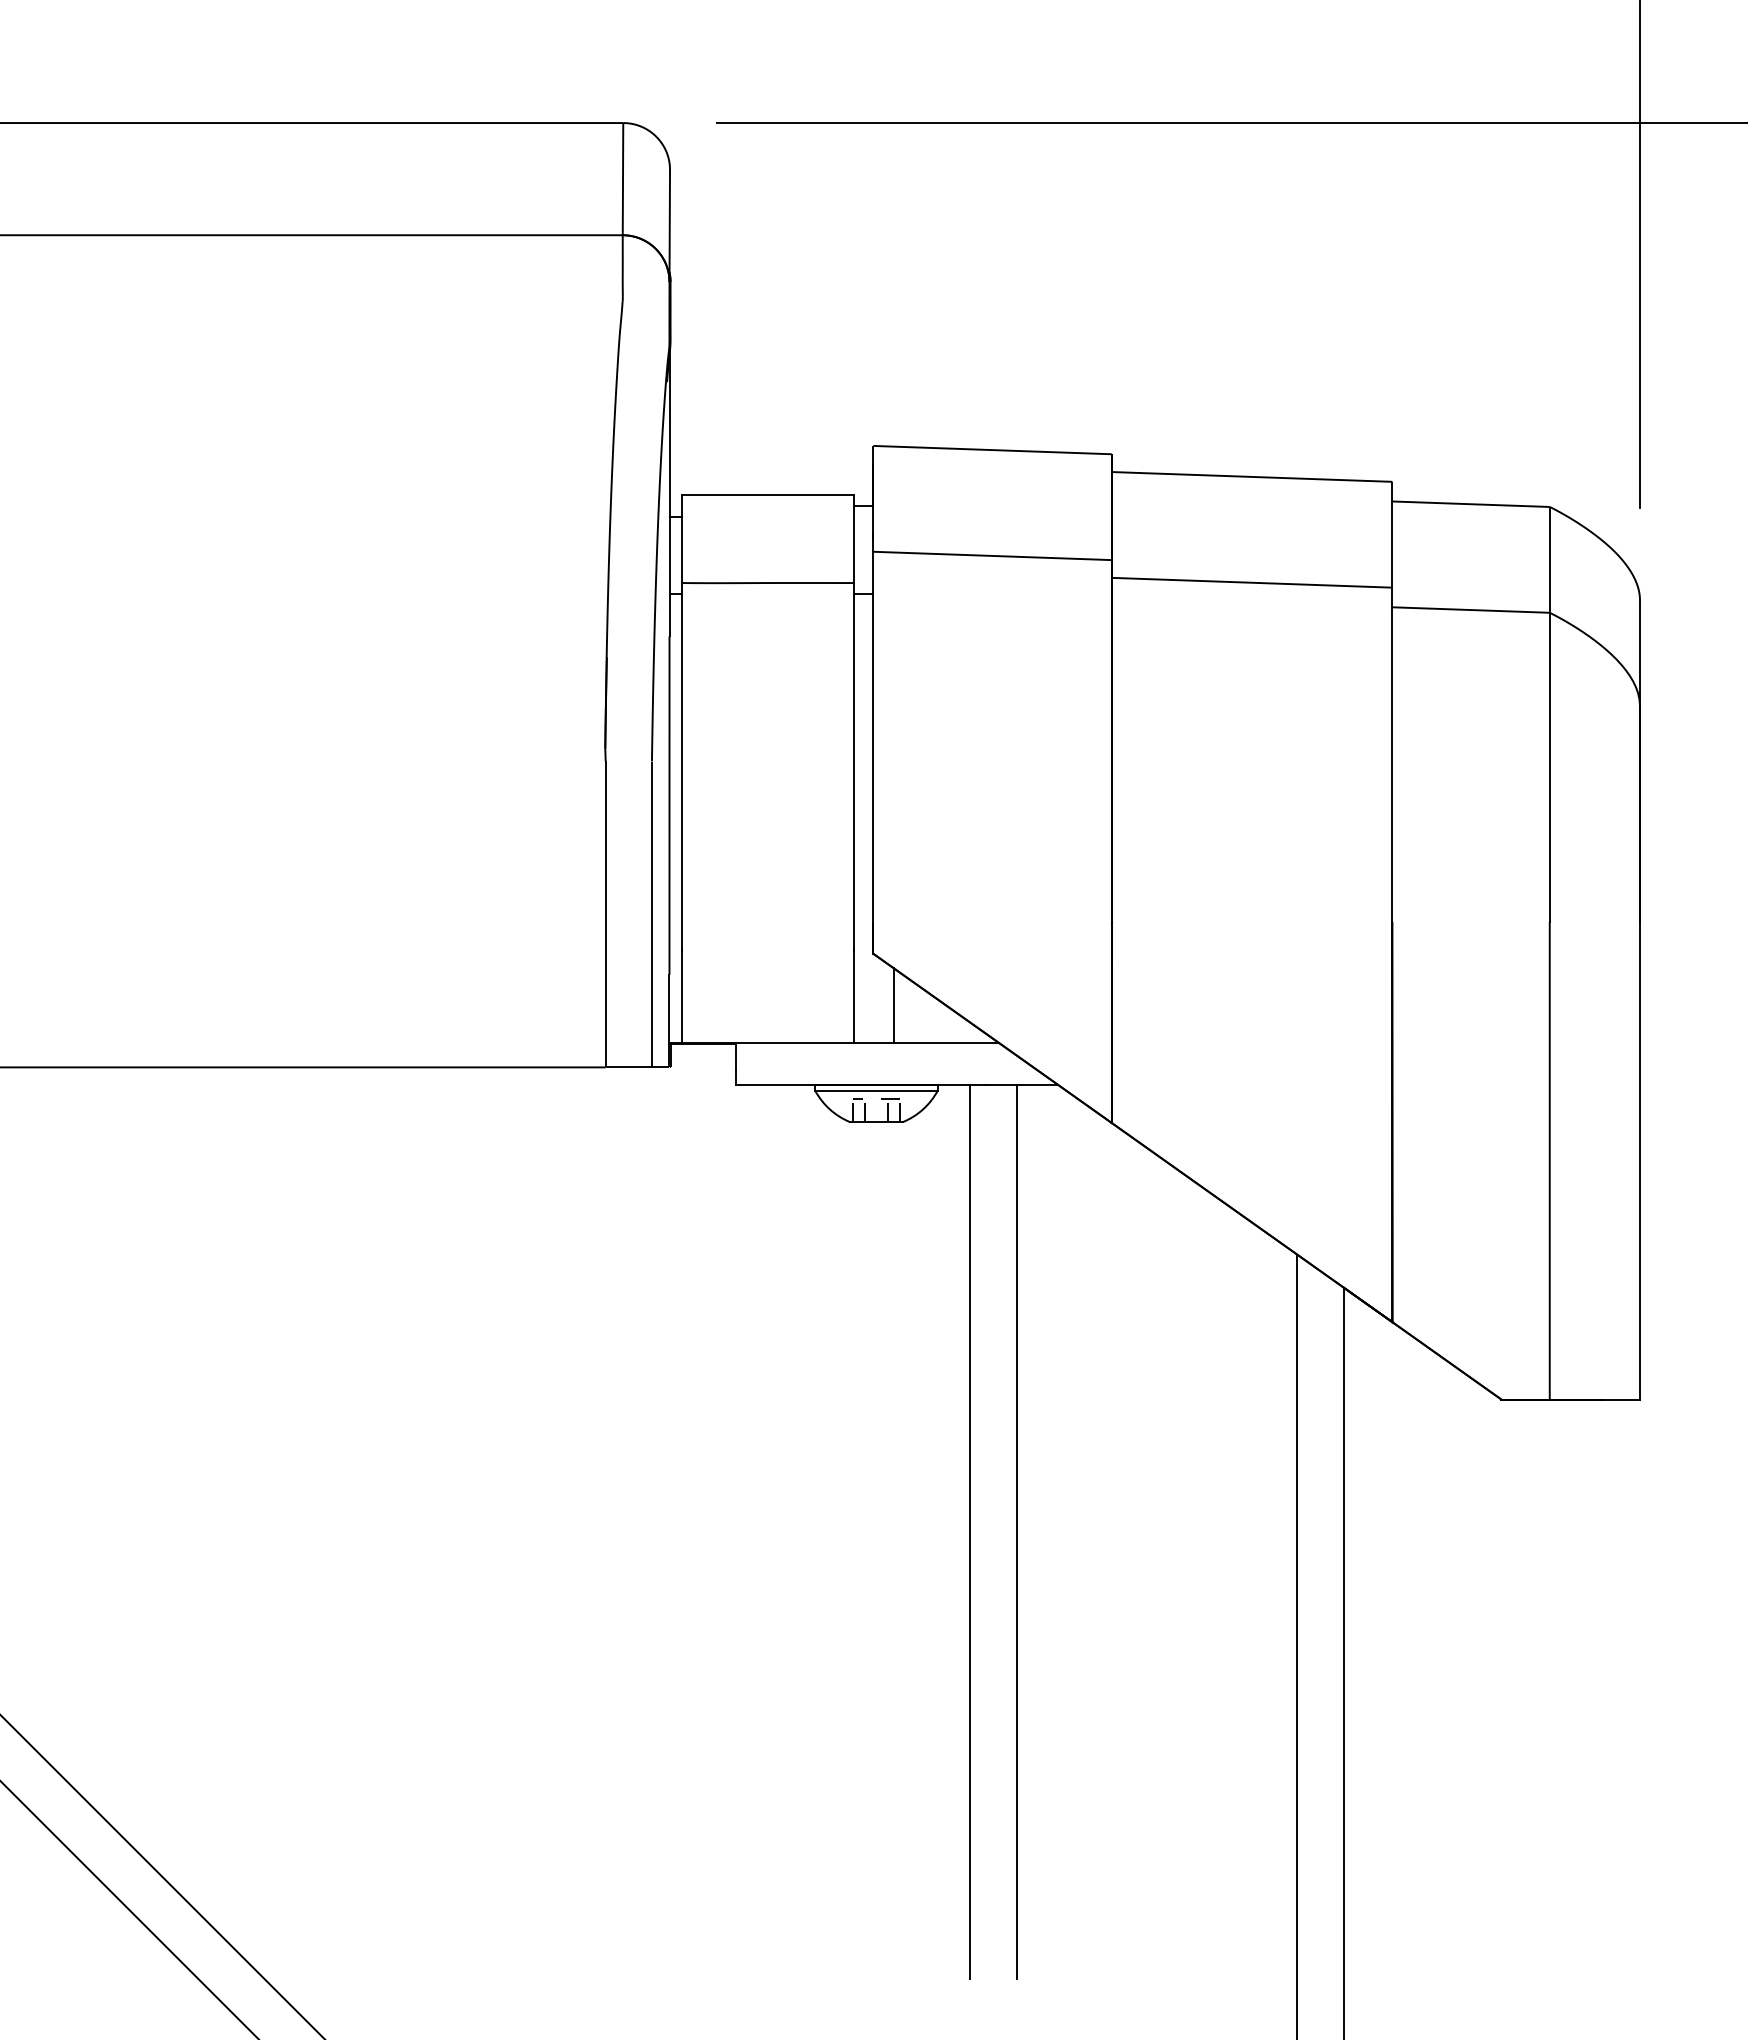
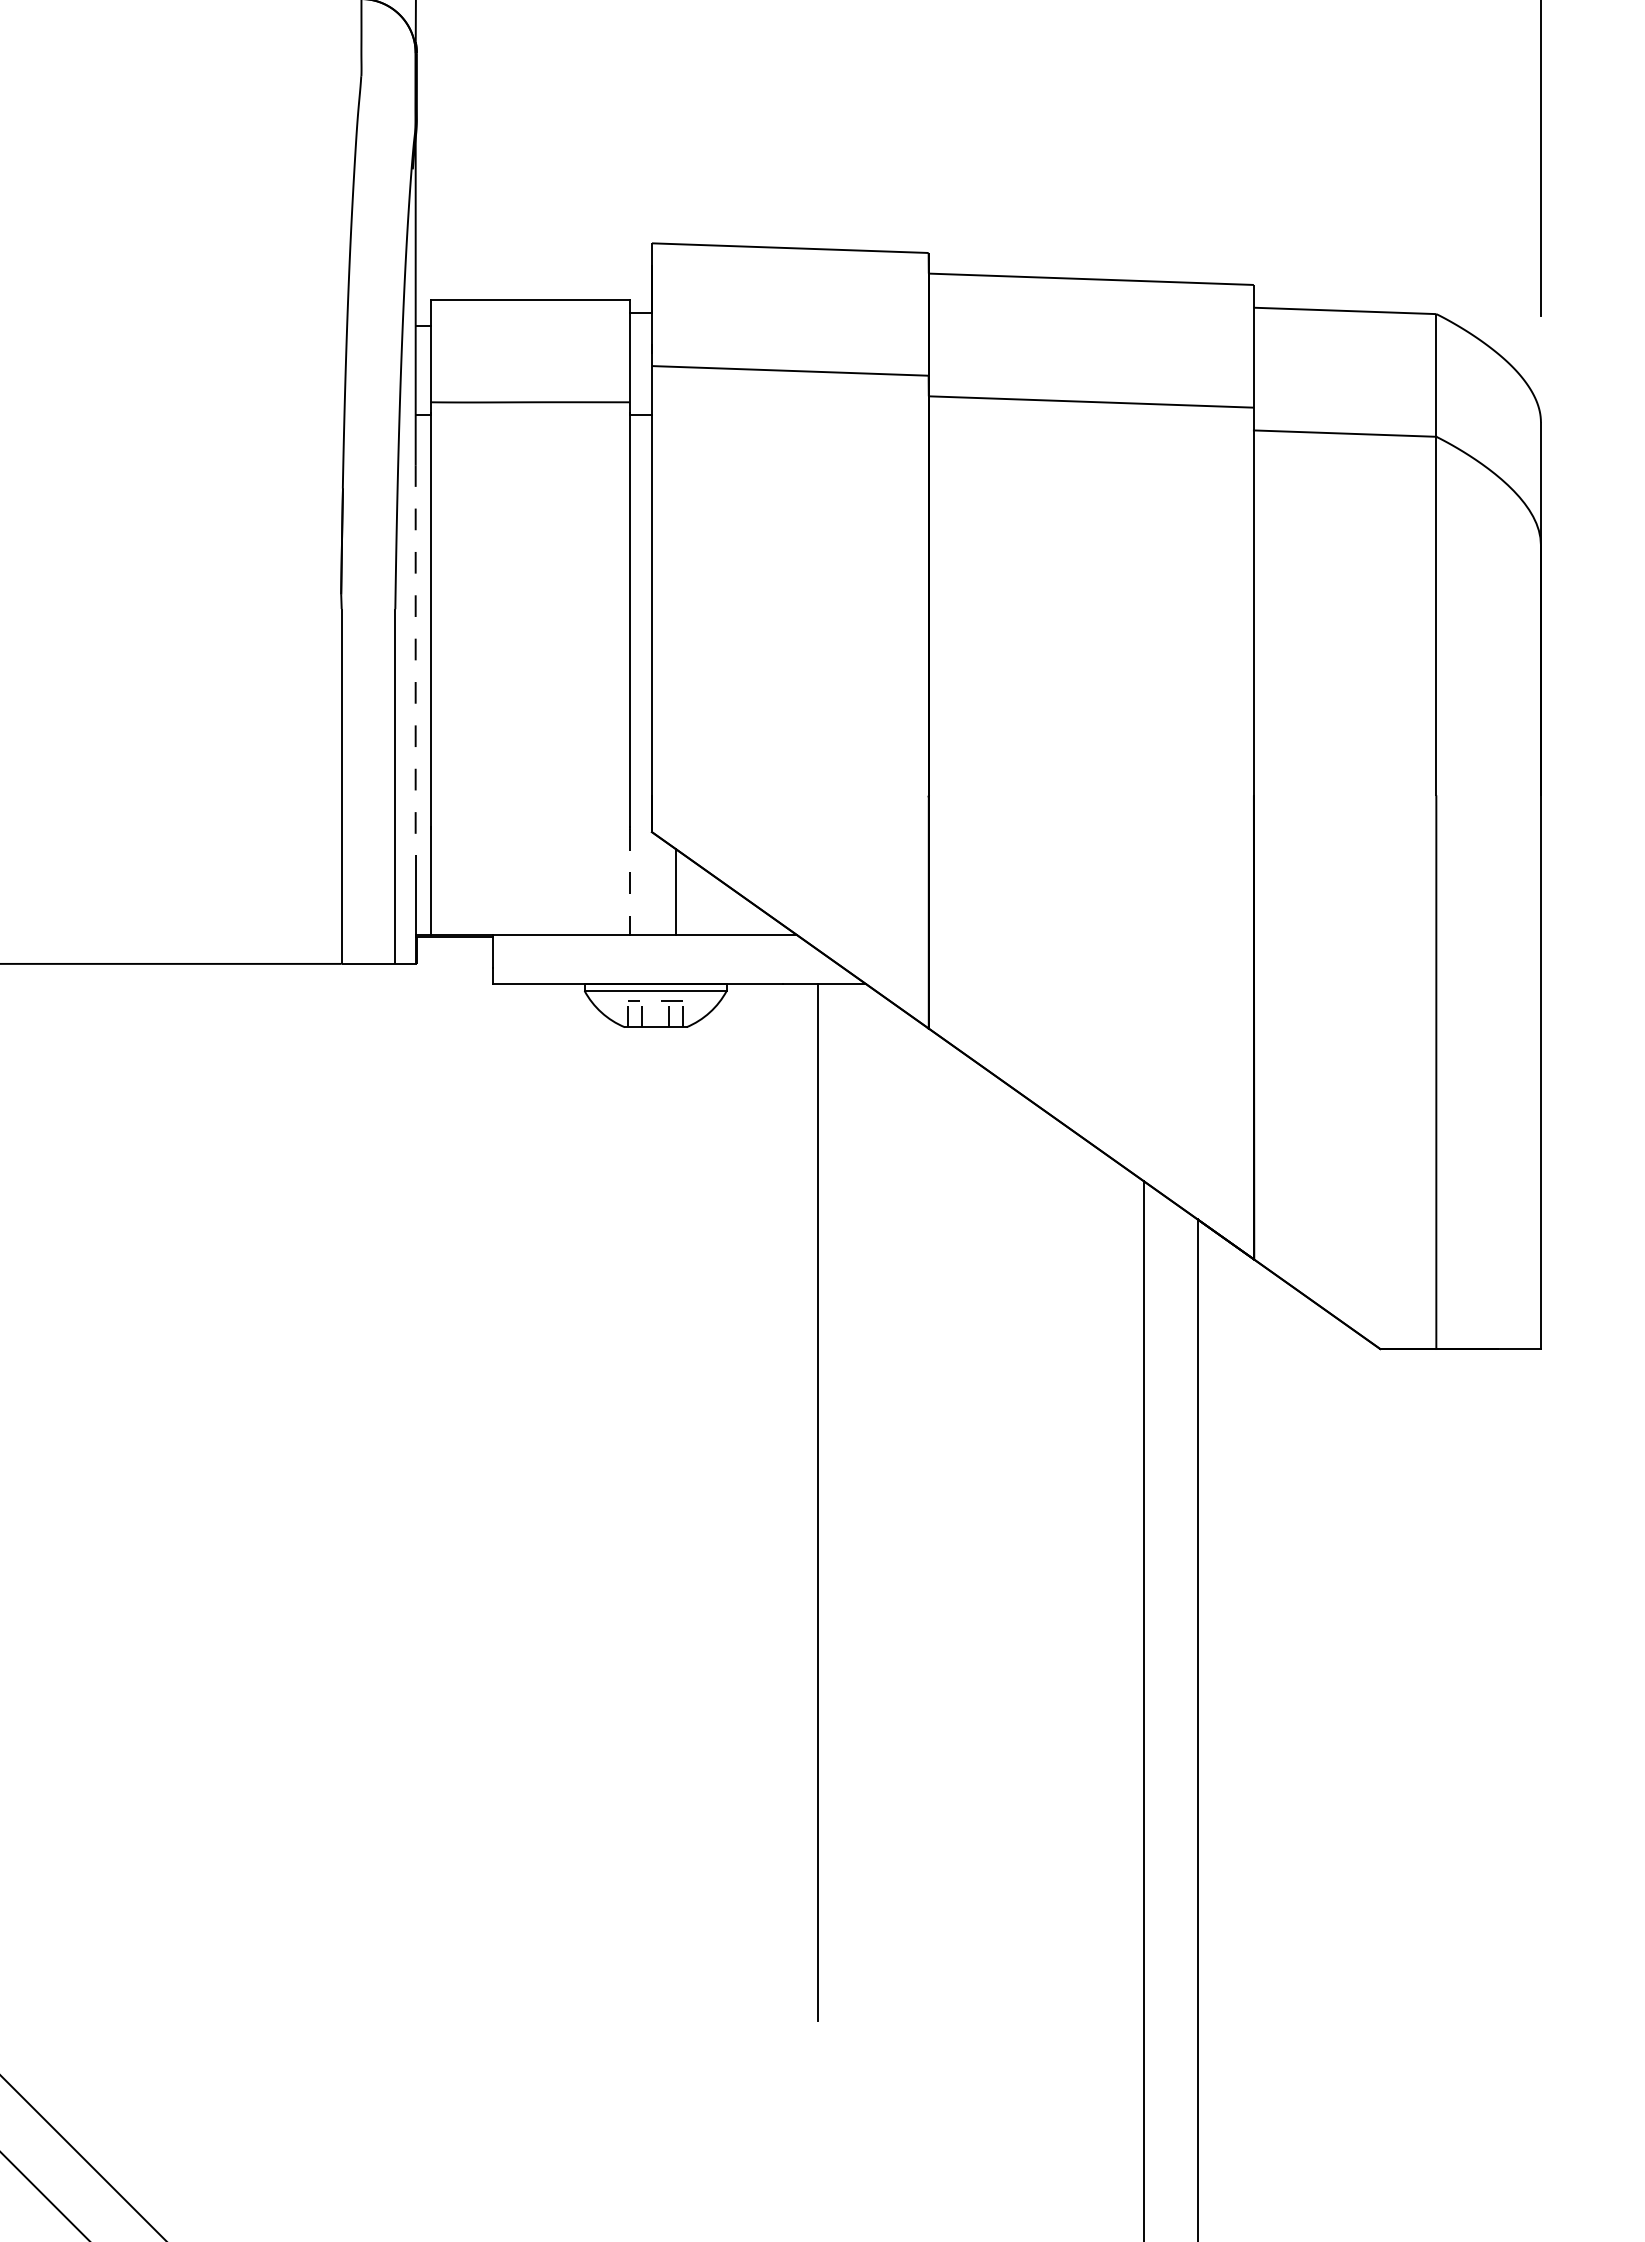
line: (669, 806) -> (415, 661), solid -> dashed
line: (854, 996) -> (630, 881), solid -> dashed
line: (969, 1531) -> (763, 1502), removed

